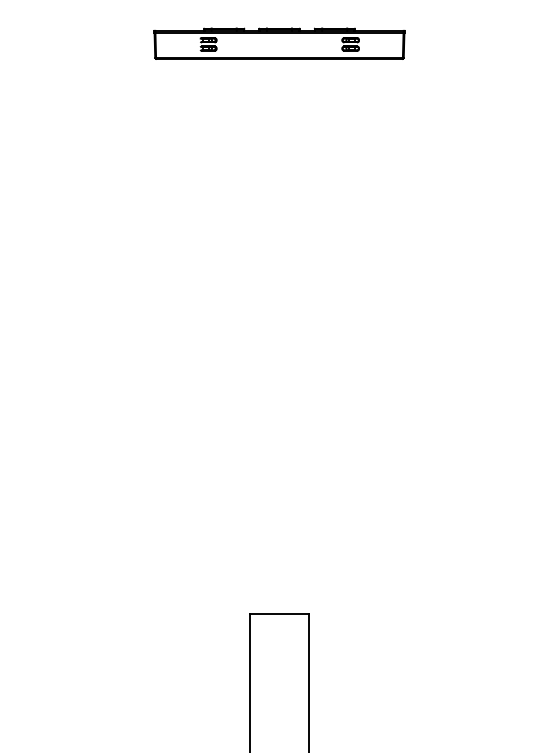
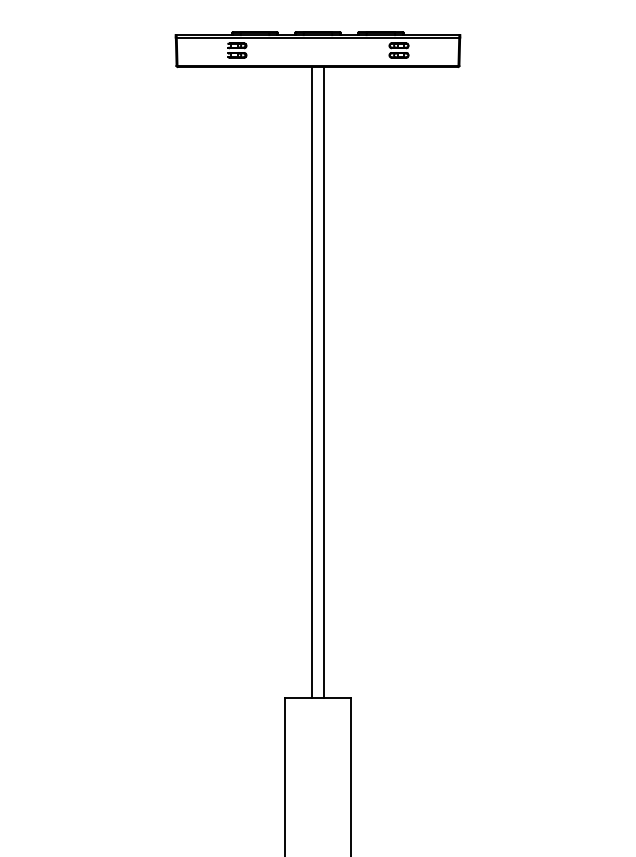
line: (274, 336) -> (312, 382), added
line: (284, 336) -> (323, 382), added

